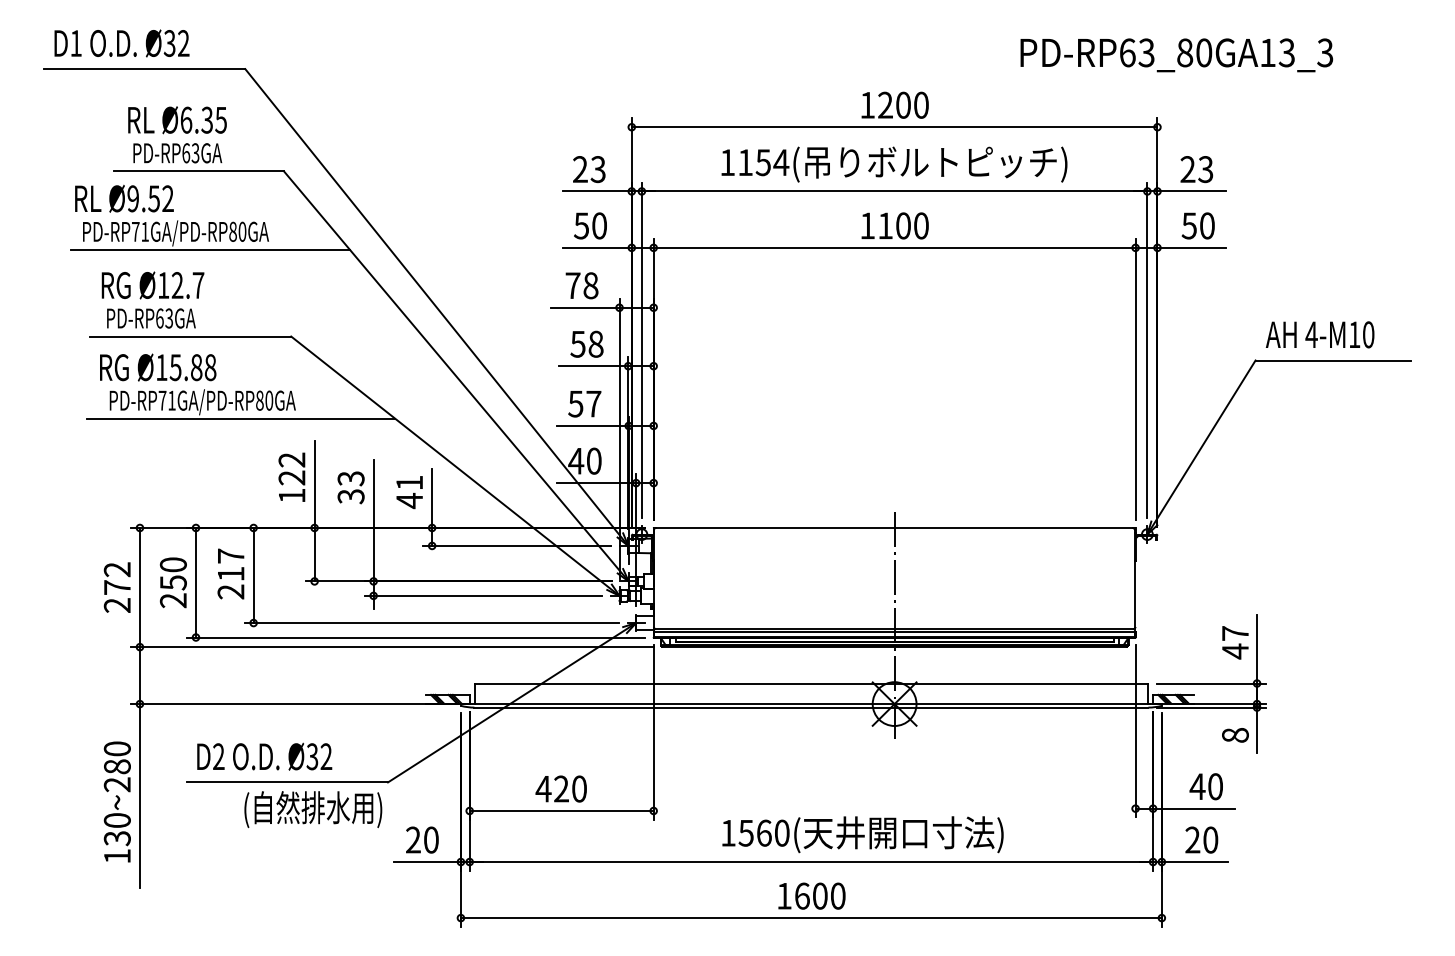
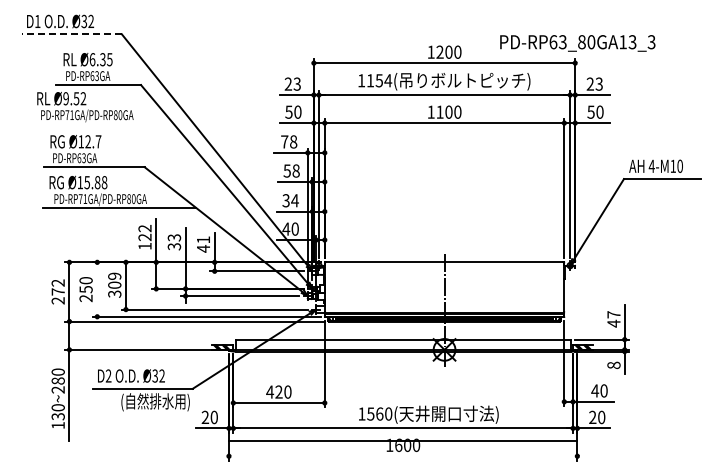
text: (1176, 55) -> (577, 43), moved
line: (144, 69) -> (71, 34), solid -> dashed
line: (208, 250) -> (103, 124), removed
text: (584, 403) -> (290, 200), 57 -> 34
text: (230, 572) -> (114, 284), 217 -> 309
line: (196, 582) -> (97, 289), removed
line: (811, 918) -> (403, 441), moved

